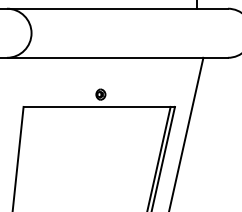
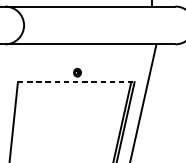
line: (99, 106) -> (76, 81), solid -> dashed

